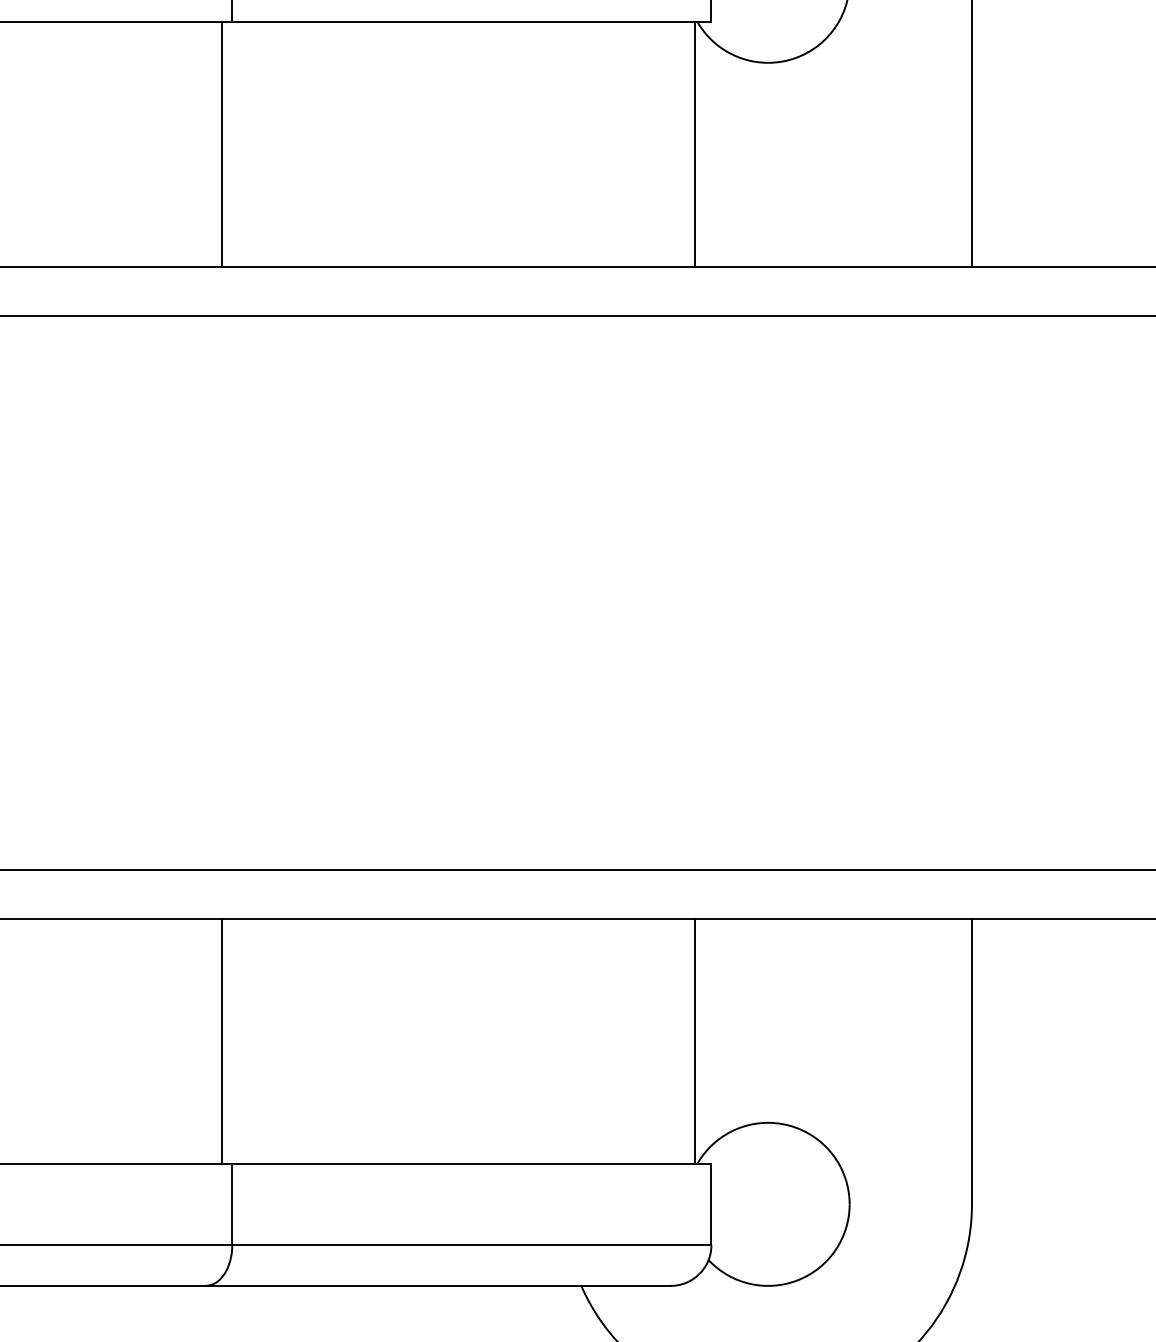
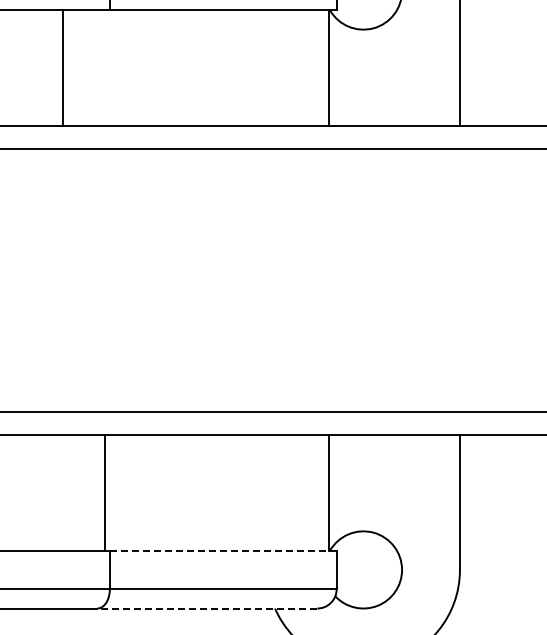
line: (220, 144) -> (62, 68), moved
line: (470, 1163) -> (222, 550), solid -> dashed
line: (438, 1285) -> (207, 608), solid -> dashed

